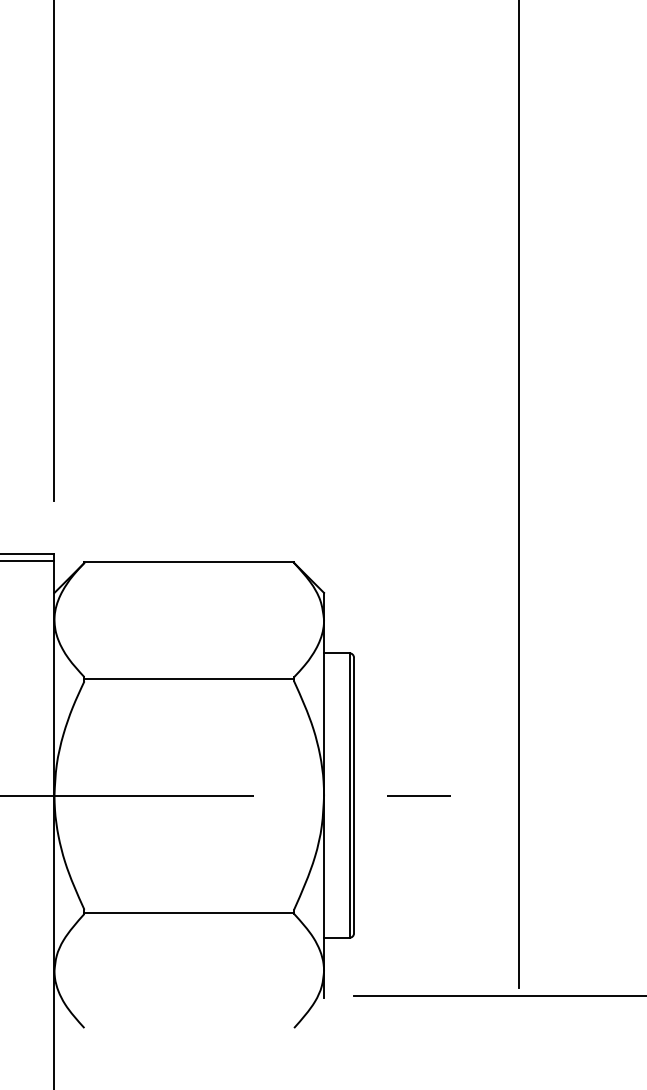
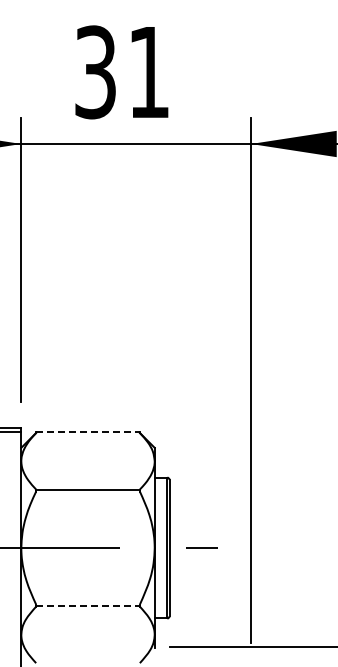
line: (190, 561) -> (88, 432), solid -> dashed
line: (190, 911) -> (88, 605), solid -> dashed

